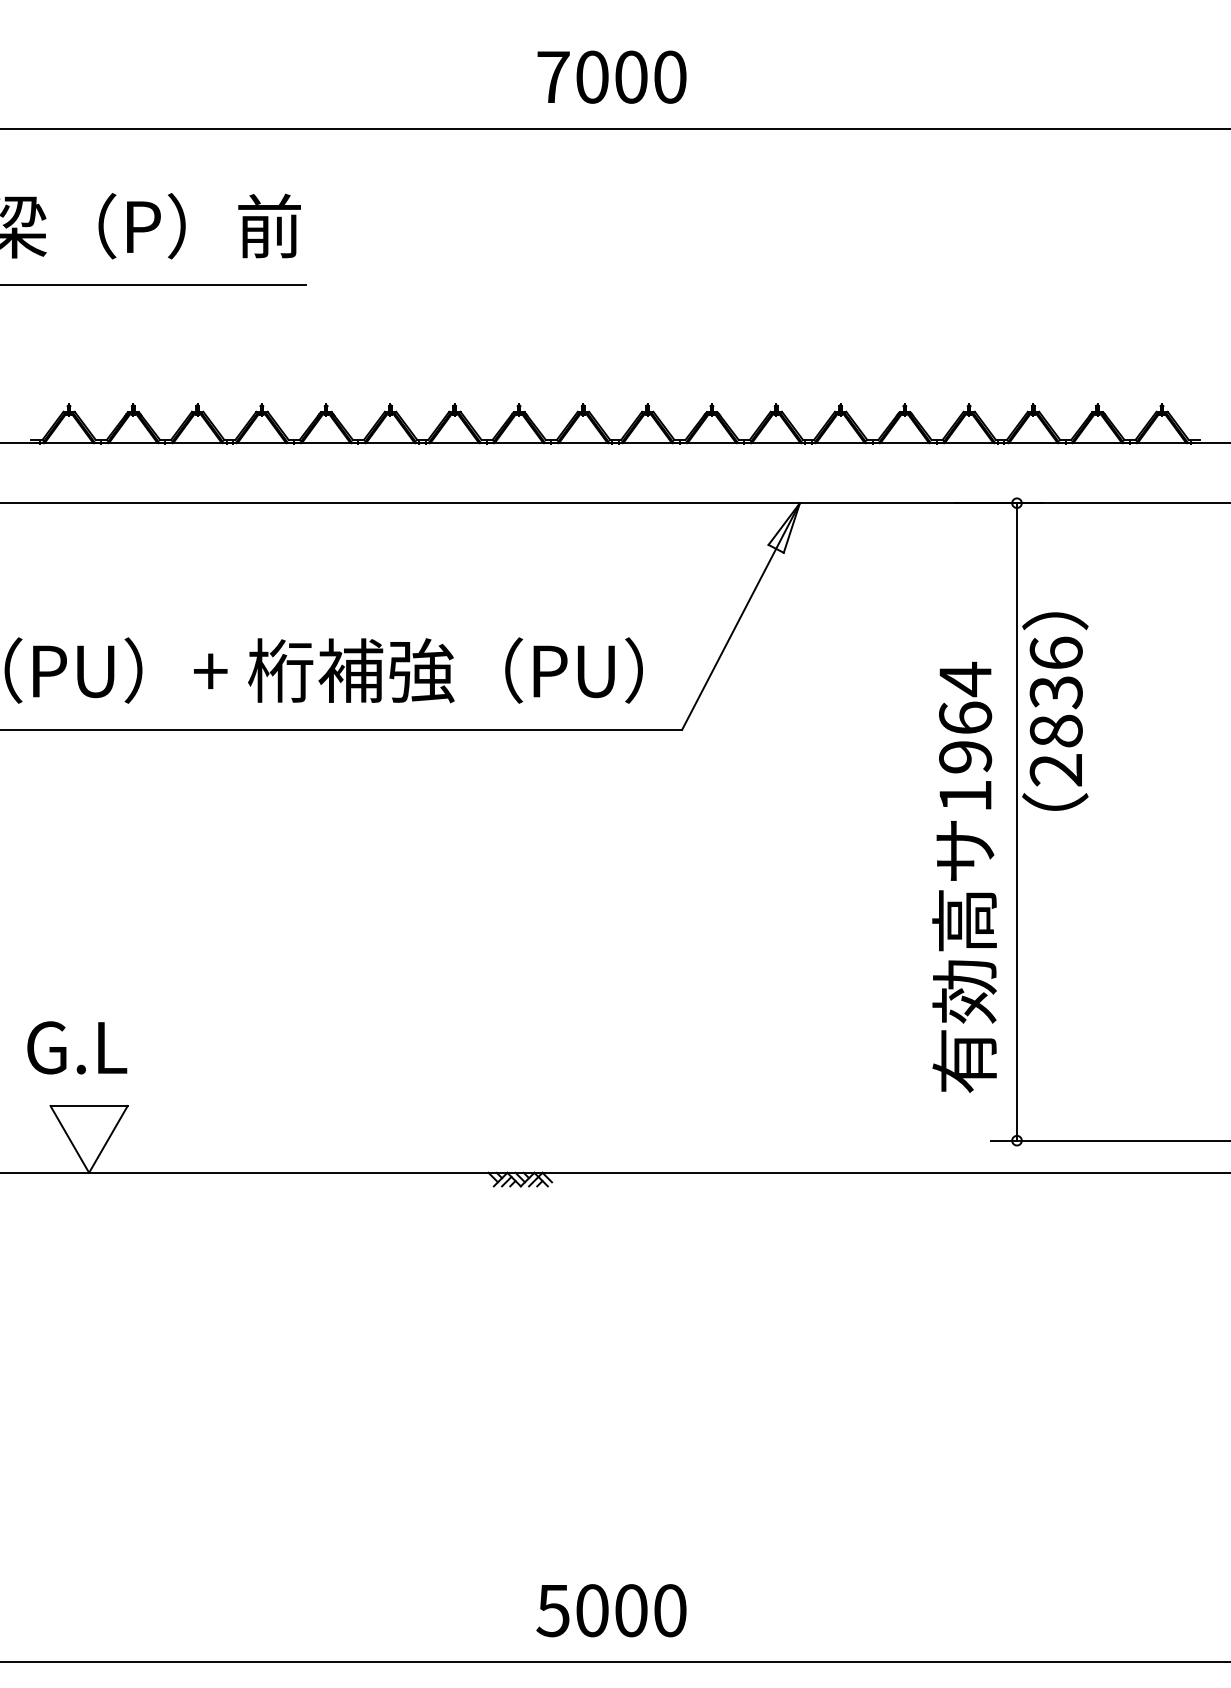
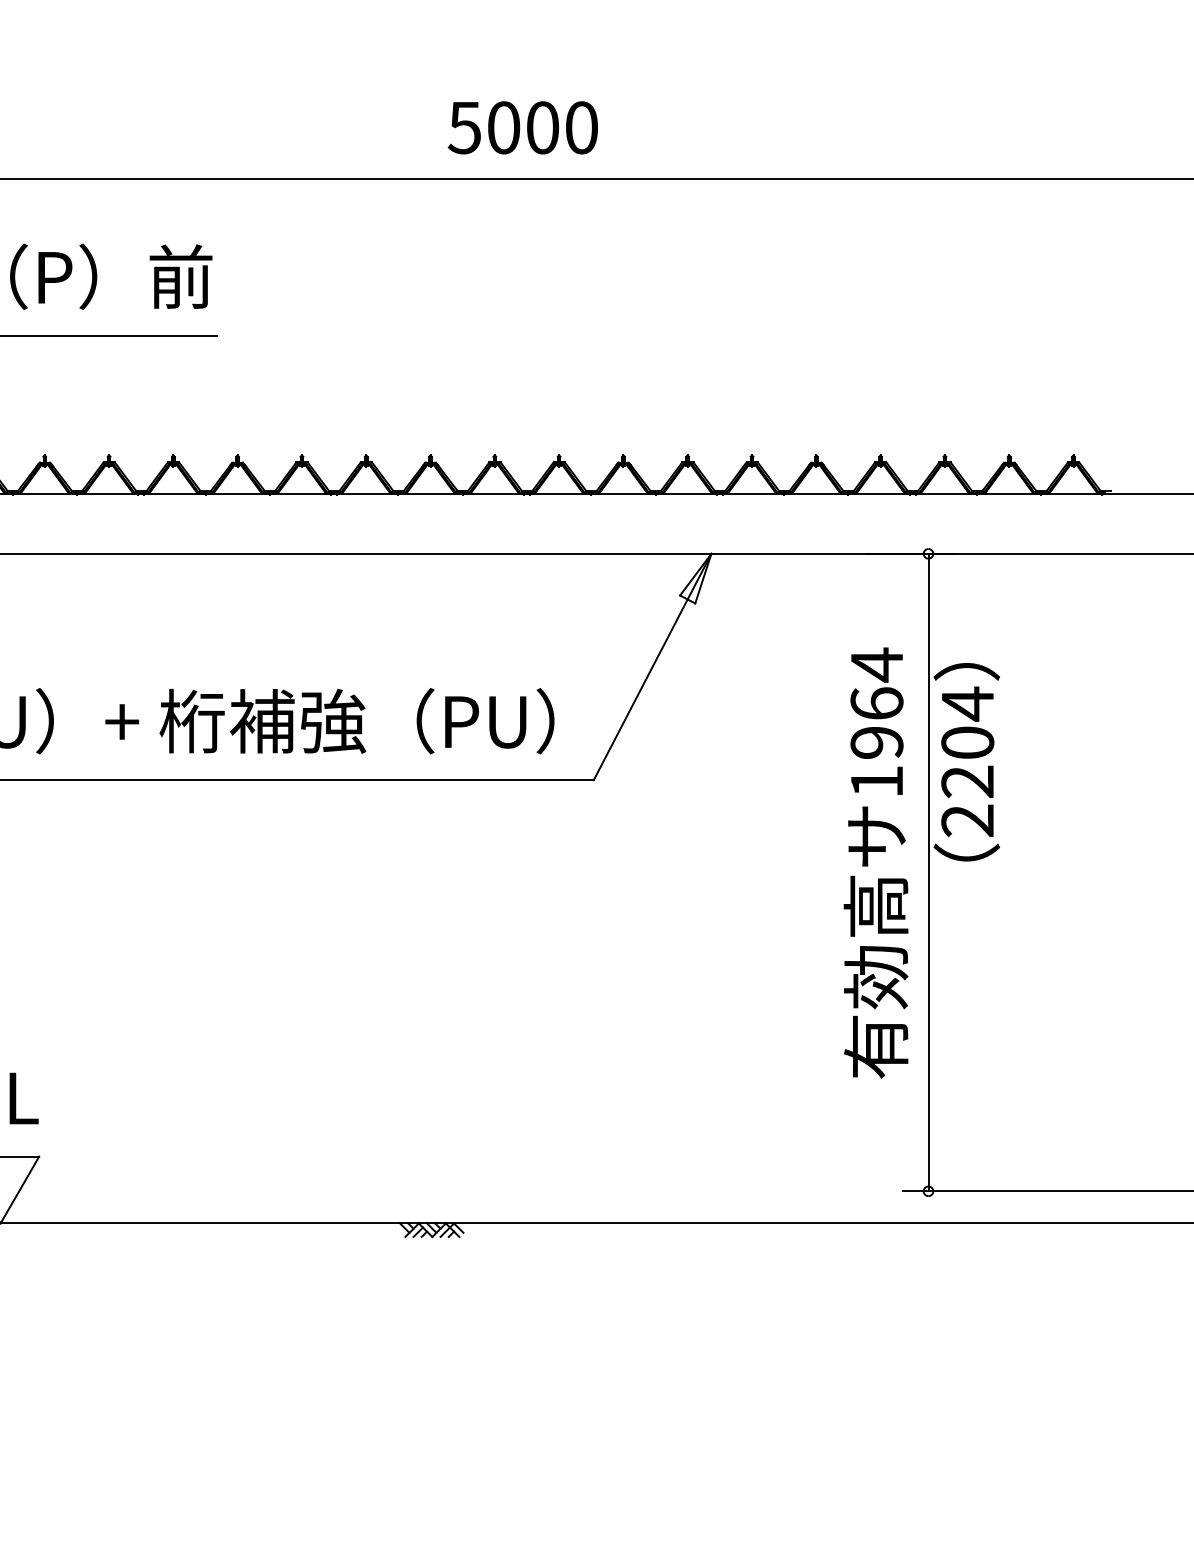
text: (552, 77) -> (464, 128), 7000 -> 5000
text: (1055, 691) -> (967, 742), 2836 -> 2204
text: (964, 876) -> (876, 862), moved

